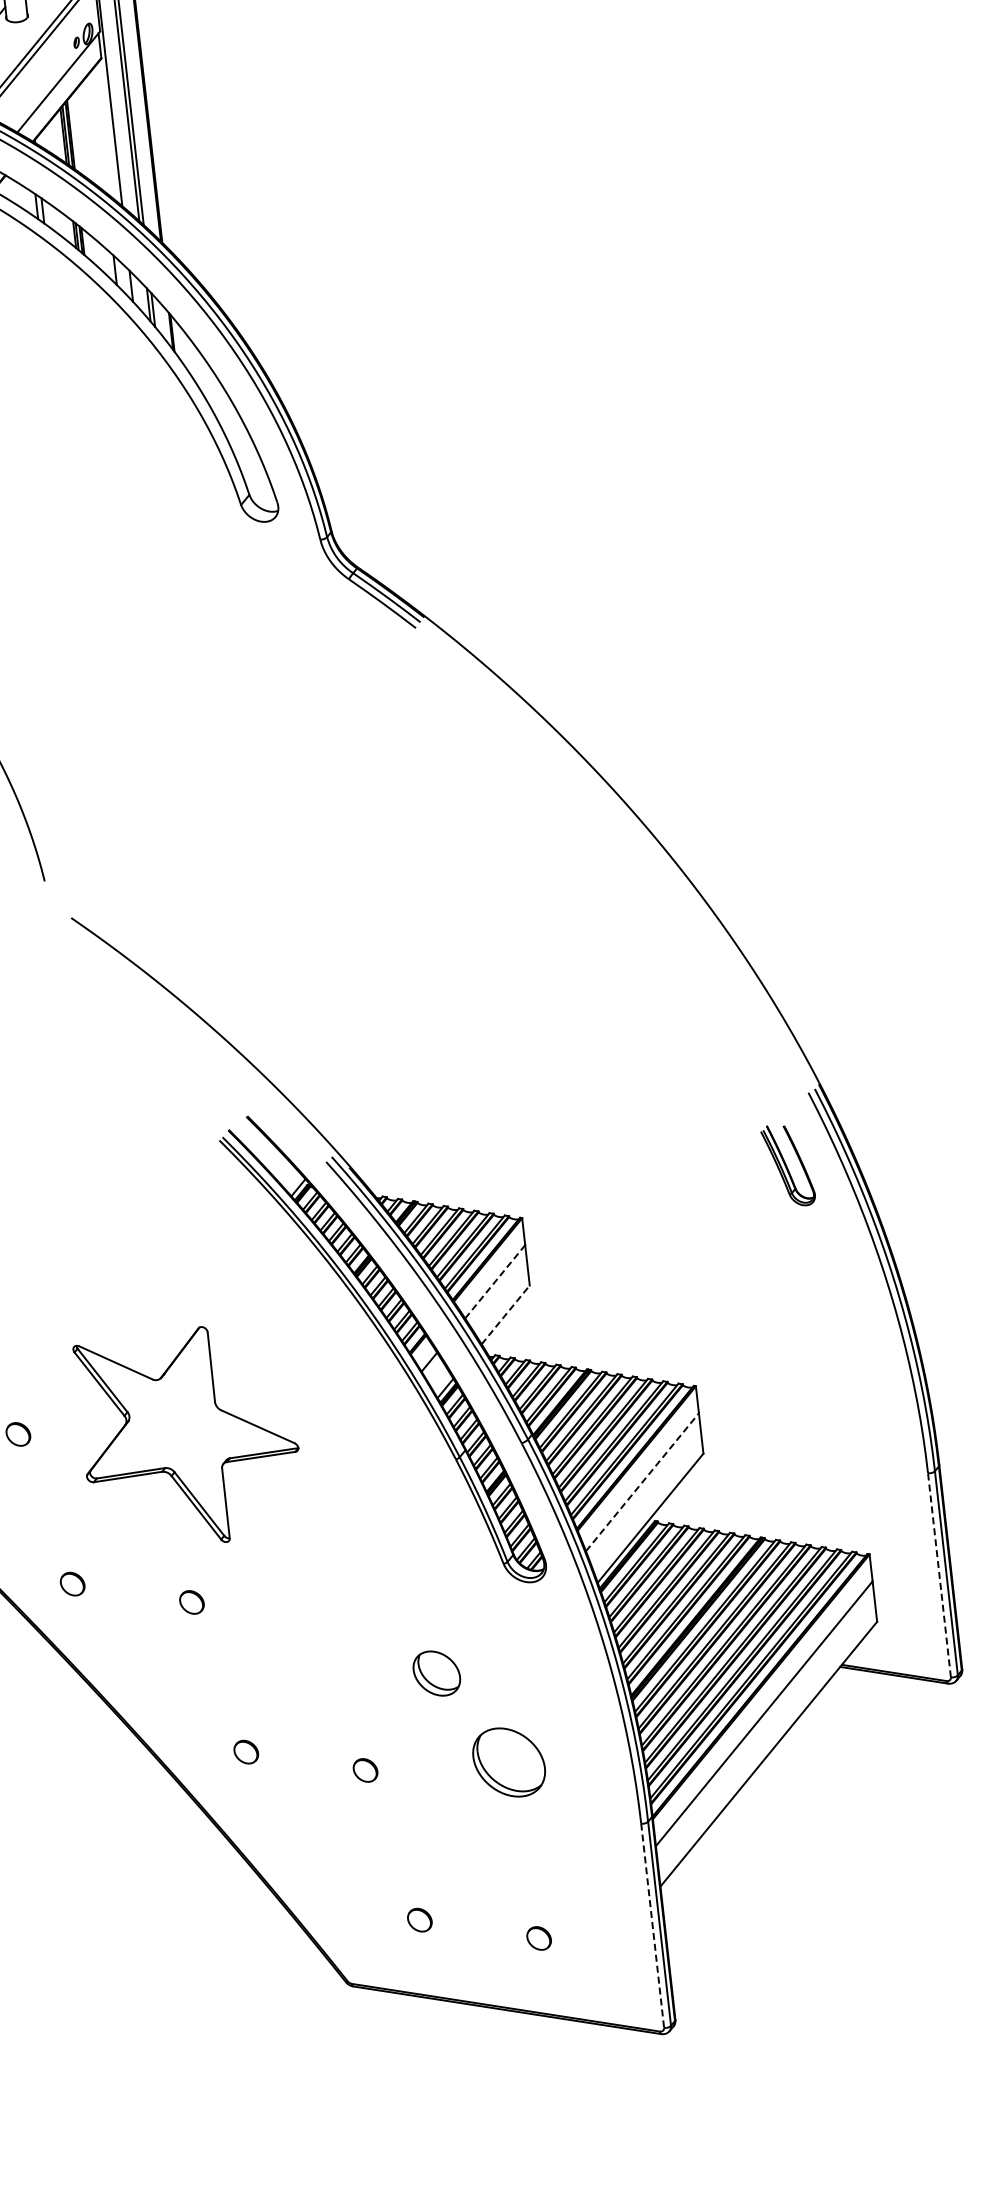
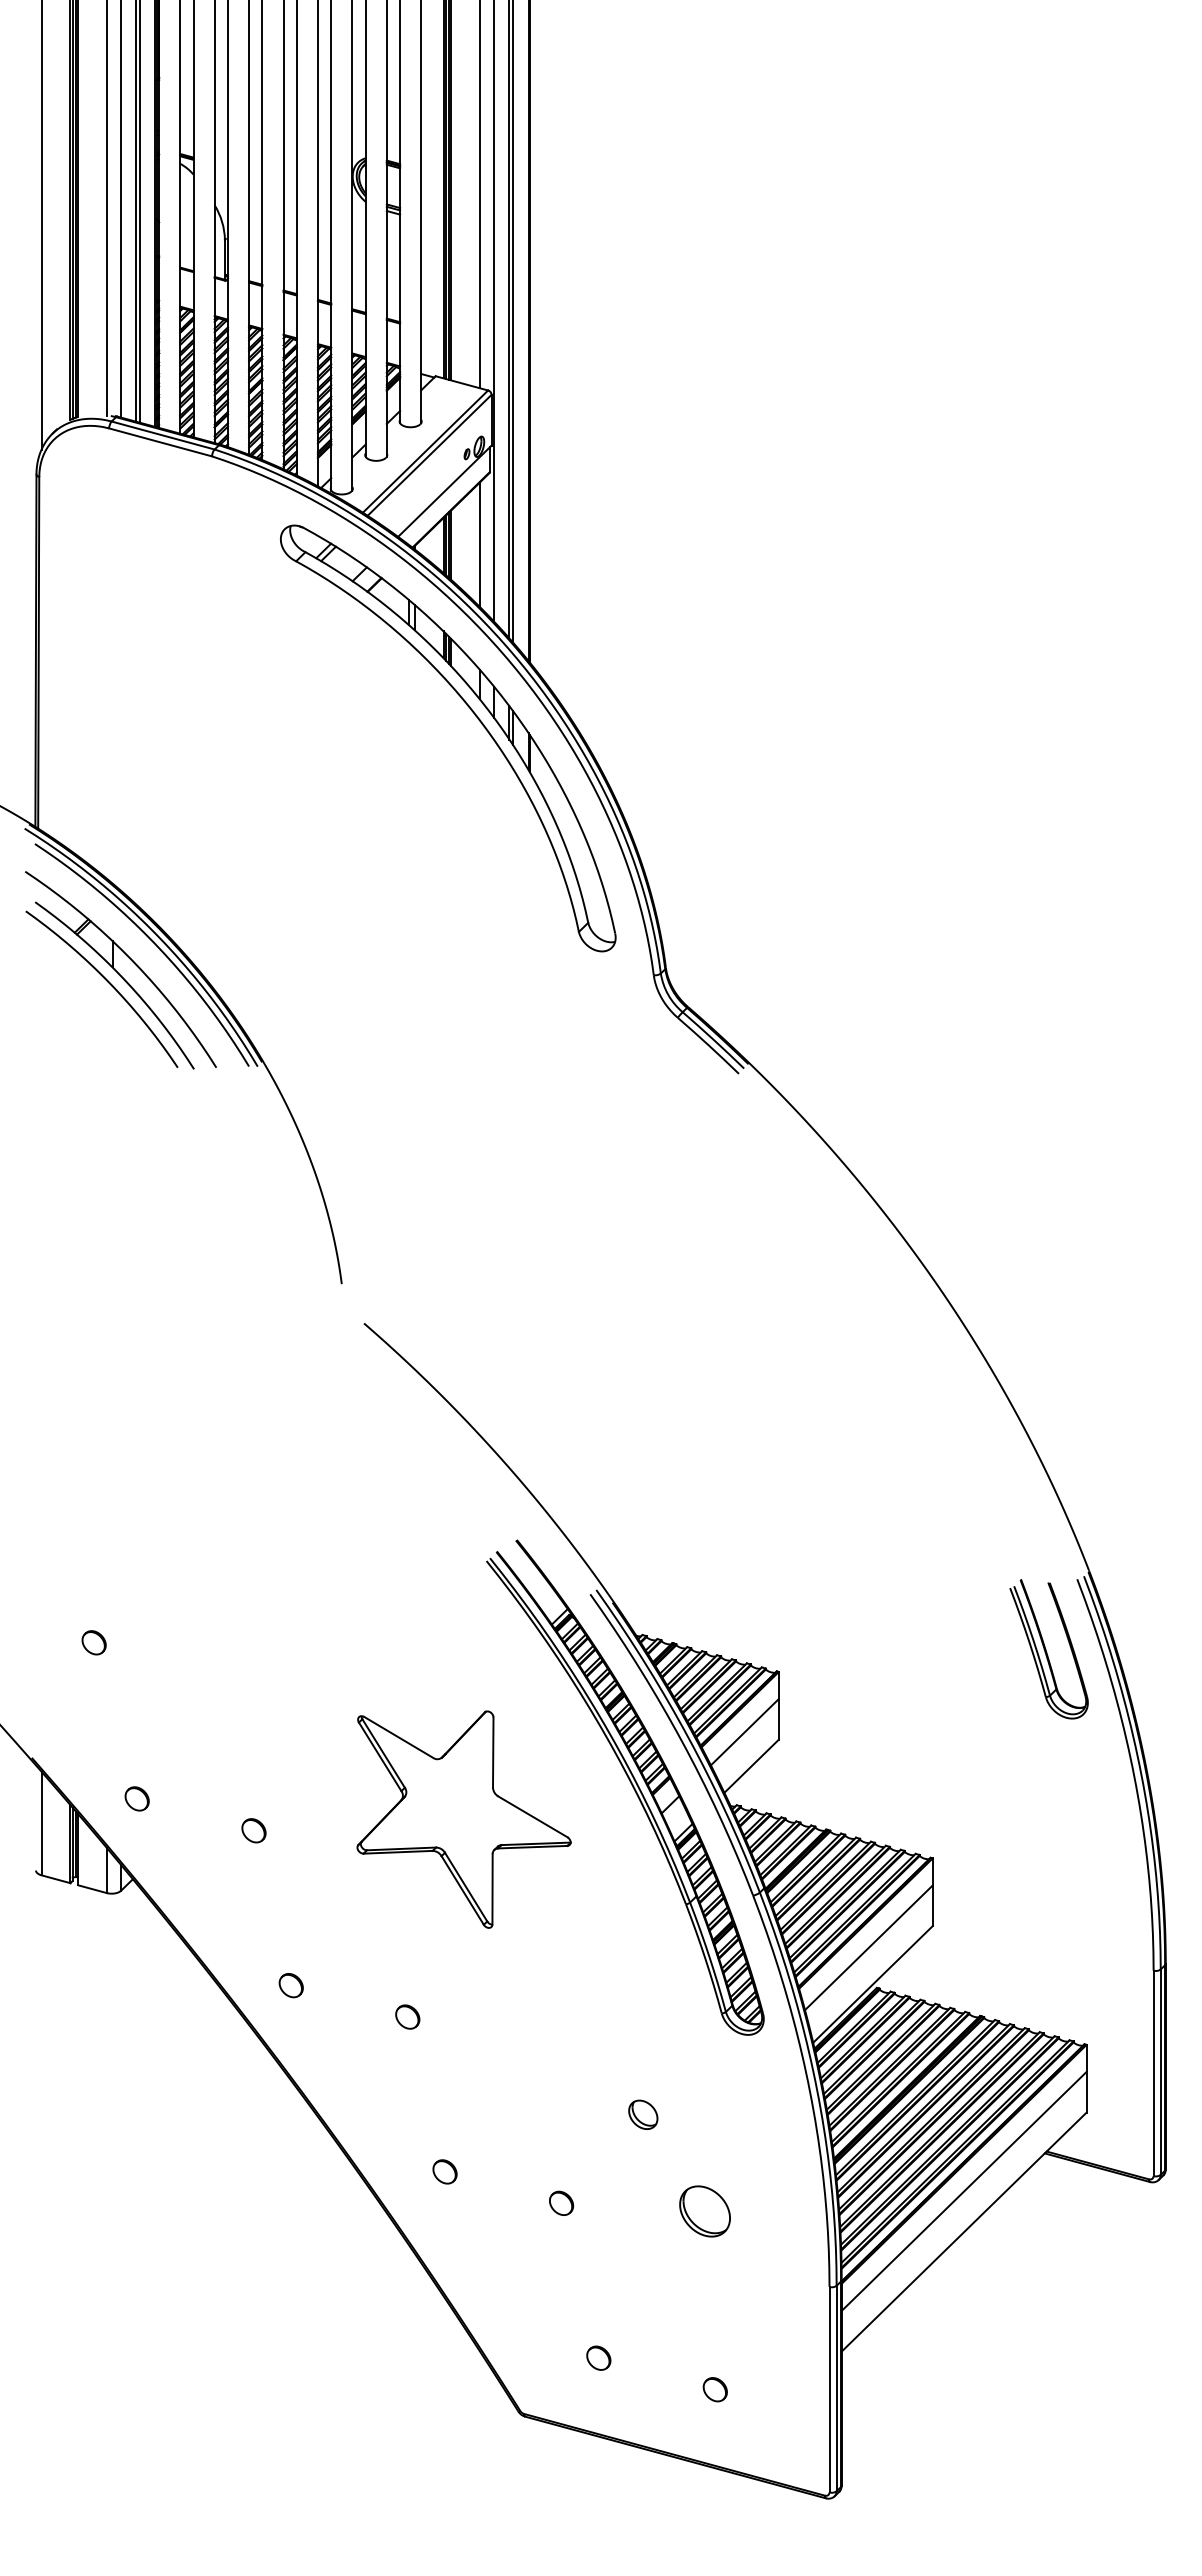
line: (99, 131) -> (479, 544), added
part: (787, 1165) -> (1048, 1649), size x1.67
line: (495, 1281) -> (745, 1731), dashed -> solid
line: (505, 1315) -> (751, 1766), dashed -> solid
part: (189, 1437) -> (463, 1819), moved
line: (643, 1481) -> (869, 1947), dashed -> solid
line: (939, 1575) -> (1153, 2073), dashed -> solid
part: (437, 1672) -> (643, 2114), size x0.62
part: (508, 1762) -> (704, 2211), size x0.71
line: (652, 1925) -> (829, 2389), dashed -> solid

